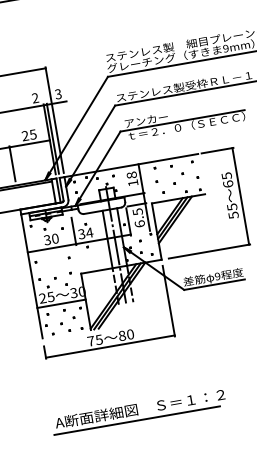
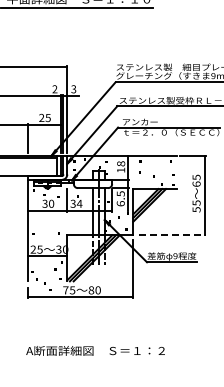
line: (209, 251) -> (172, 235), solid -> dashed
part: (65, 327) -> (47, 286), moved
line: (136, 420) -> (91, 359), removed

